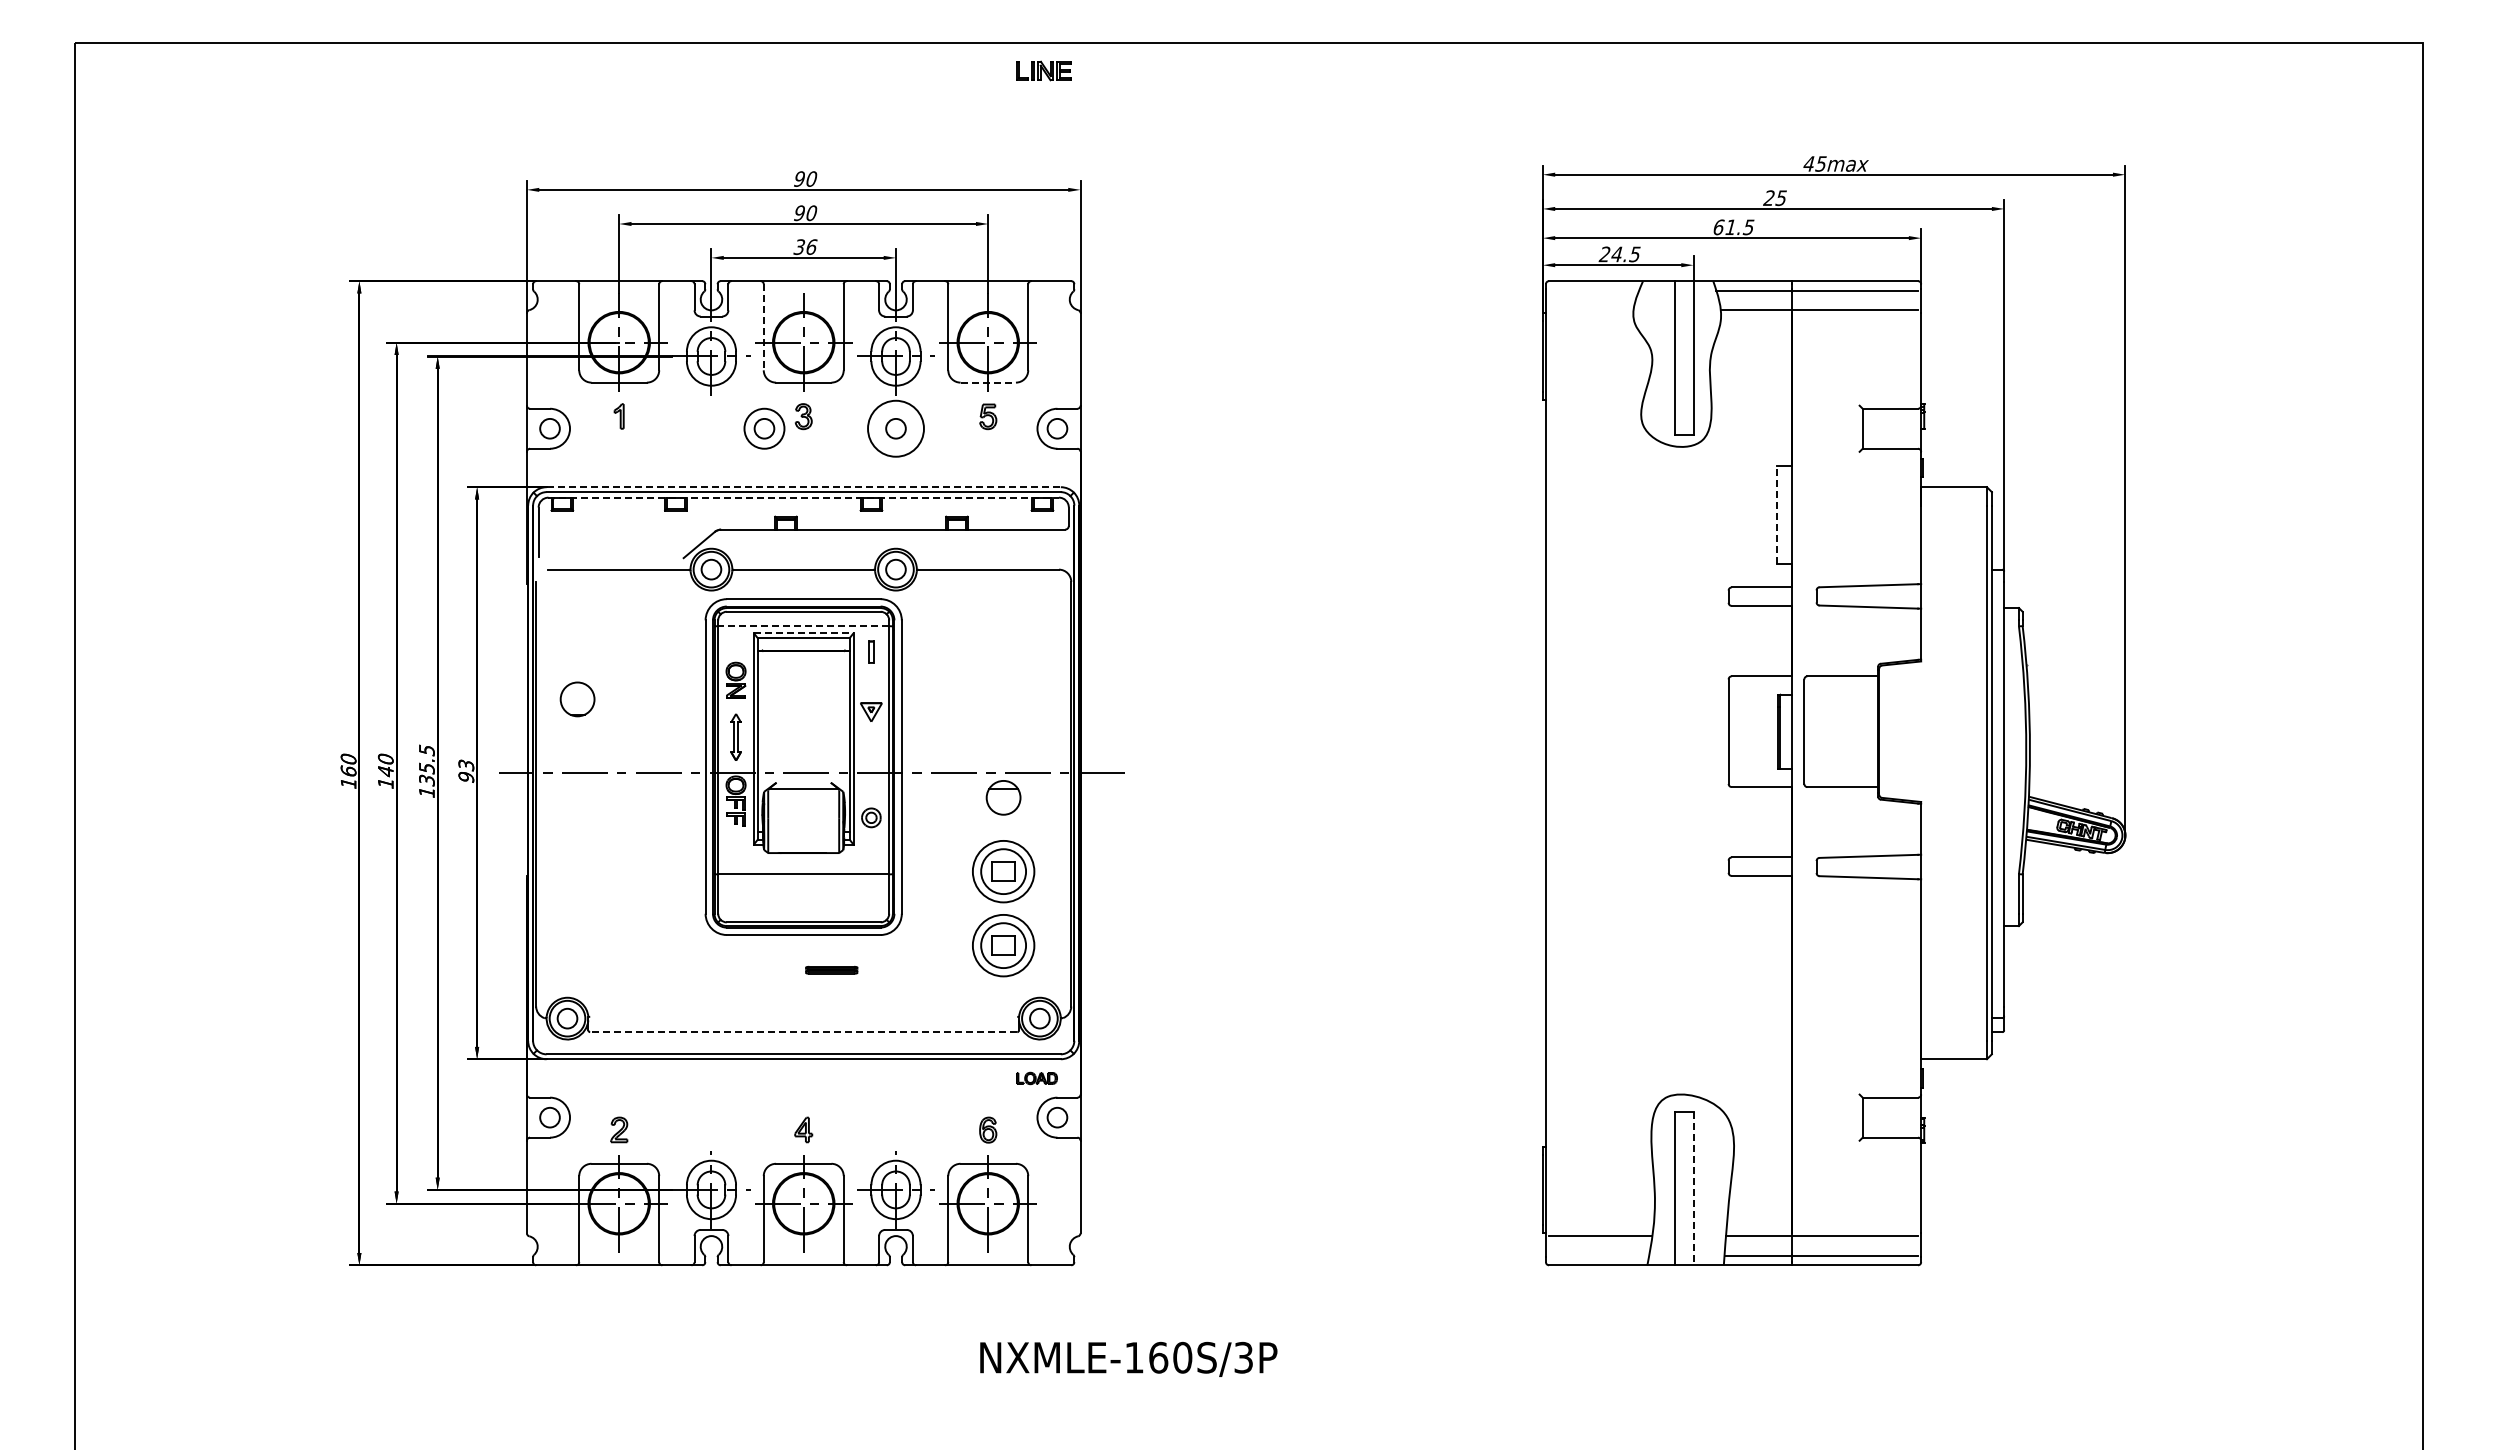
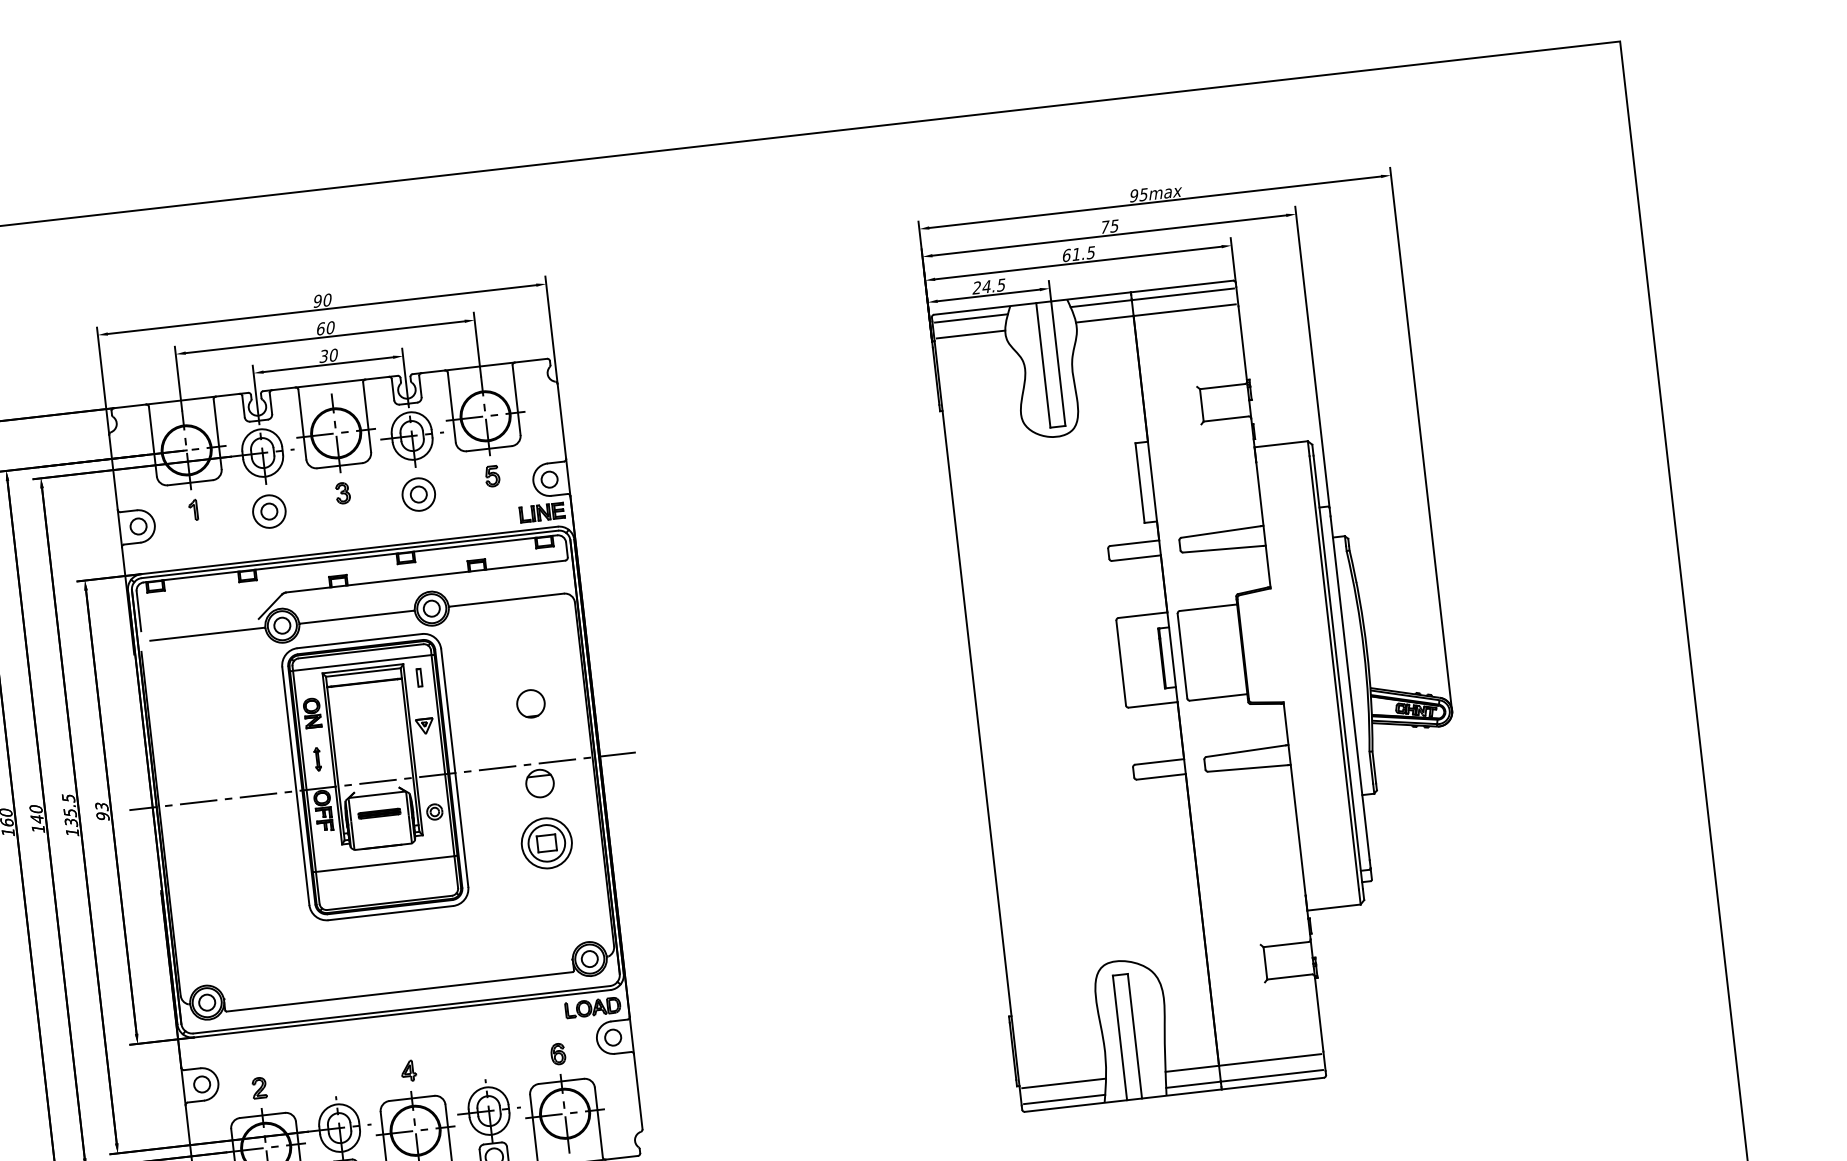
part: (1043, 70) -> (541, 512), moved
text: (1808, 163) -> (1133, 195), 45max -> 95max
text: (1769, 197) -> (1104, 226), 25 -> 75
text: (799, 213) -> (320, 329), 90 -> 60
text: (811, 246) -> (333, 354), 36 -> 30
line: (1594, 290) -> (971, 318), added
line: (1591, 310) -> (971, 334), added
line: (763, 327) -> (302, 424), dashed -> solid
line: (988, 382) -> (489, 448), dashed -> solid
part: (764, 428) -> (269, 511), moved
circle: (896, 428) -> (419, 494), size x0.71
line: (804, 487) -> (350, 550), dashed -> solid
line: (804, 497) -> (351, 558), dashed -> solid
line: (1776, 514) -> (1139, 482), dashed -> solid
line: (803, 626) -> (362, 663), dashed -> solid
line: (803, 633) -> (362, 668), dashed -> solid
part: (577, 699) -> (530, 703), moved
part: (735, 737) -> (317, 759), size x0.62
part: (1003, 945) -> (553, 903), removed
part: (831, 969) -> (379, 813), moved
line: (803, 1032) -> (399, 992), dashed -> solid
part: (1036, 1078) -> (592, 1007), size x1.67
line: (1693, 1188) -> (1134, 1036), dashed -> solid
line: (1599, 1255) -> (1064, 1099), added

